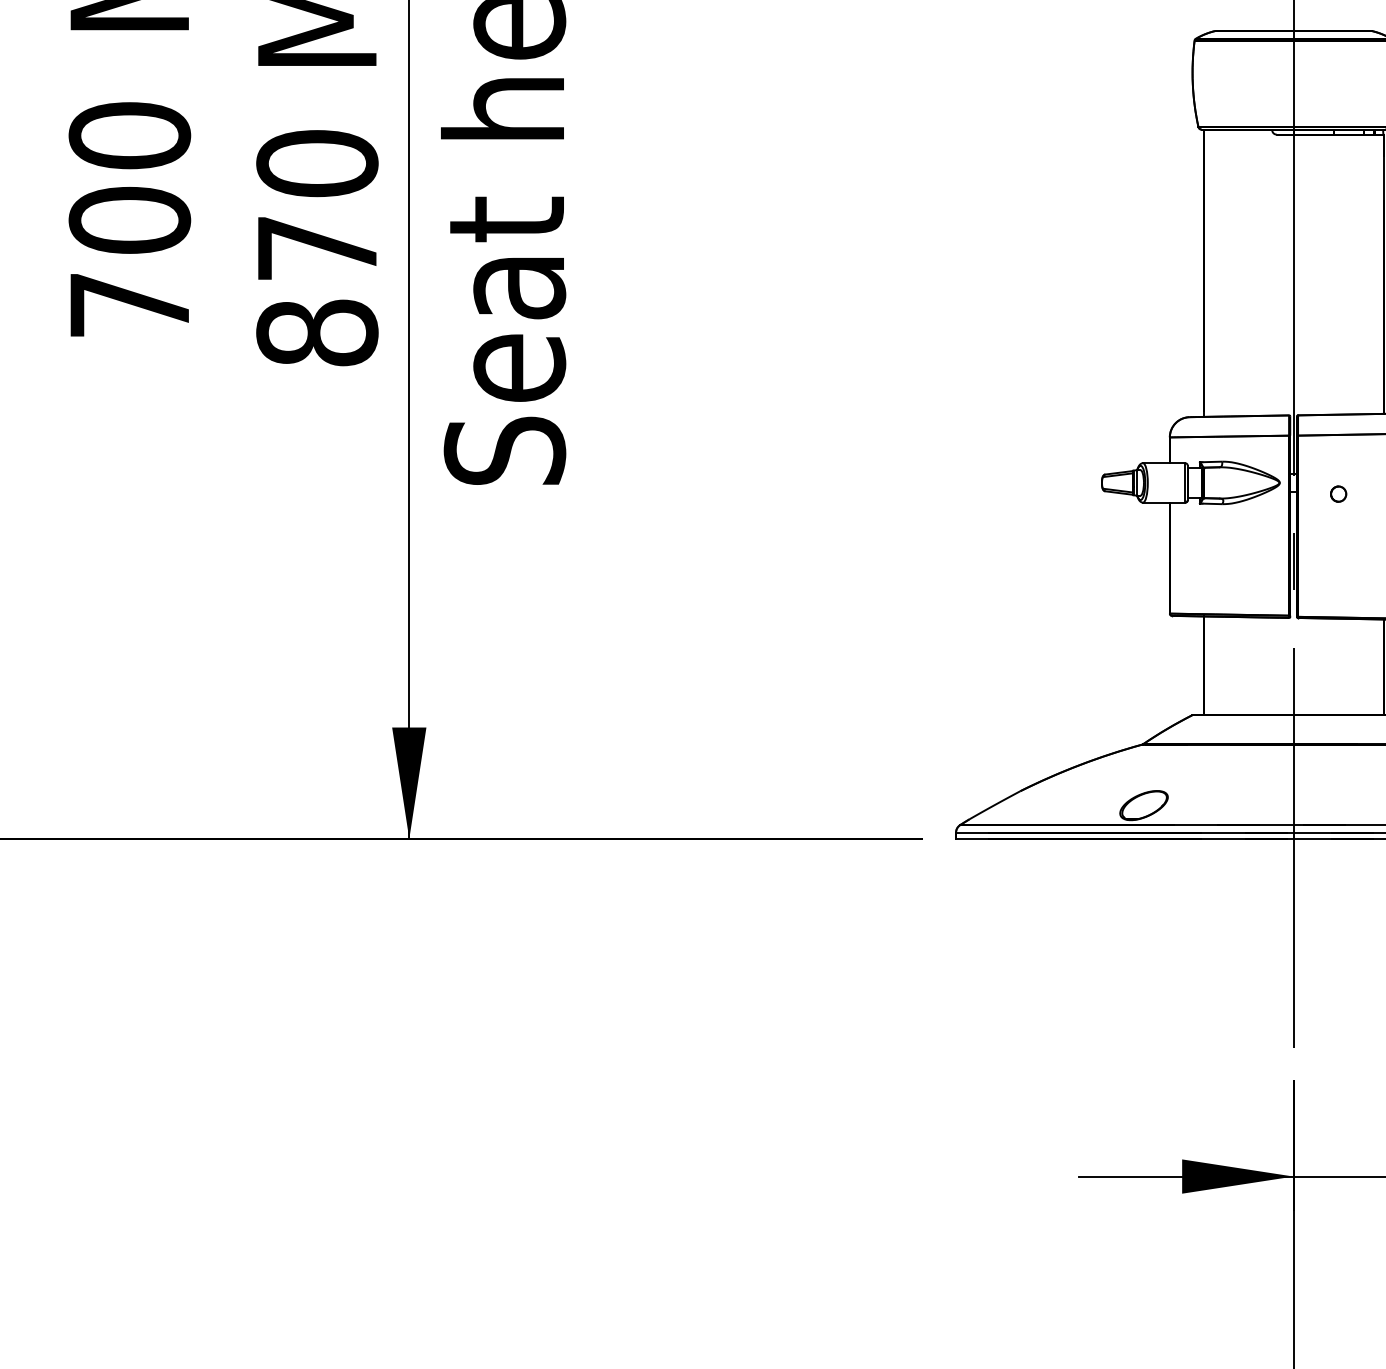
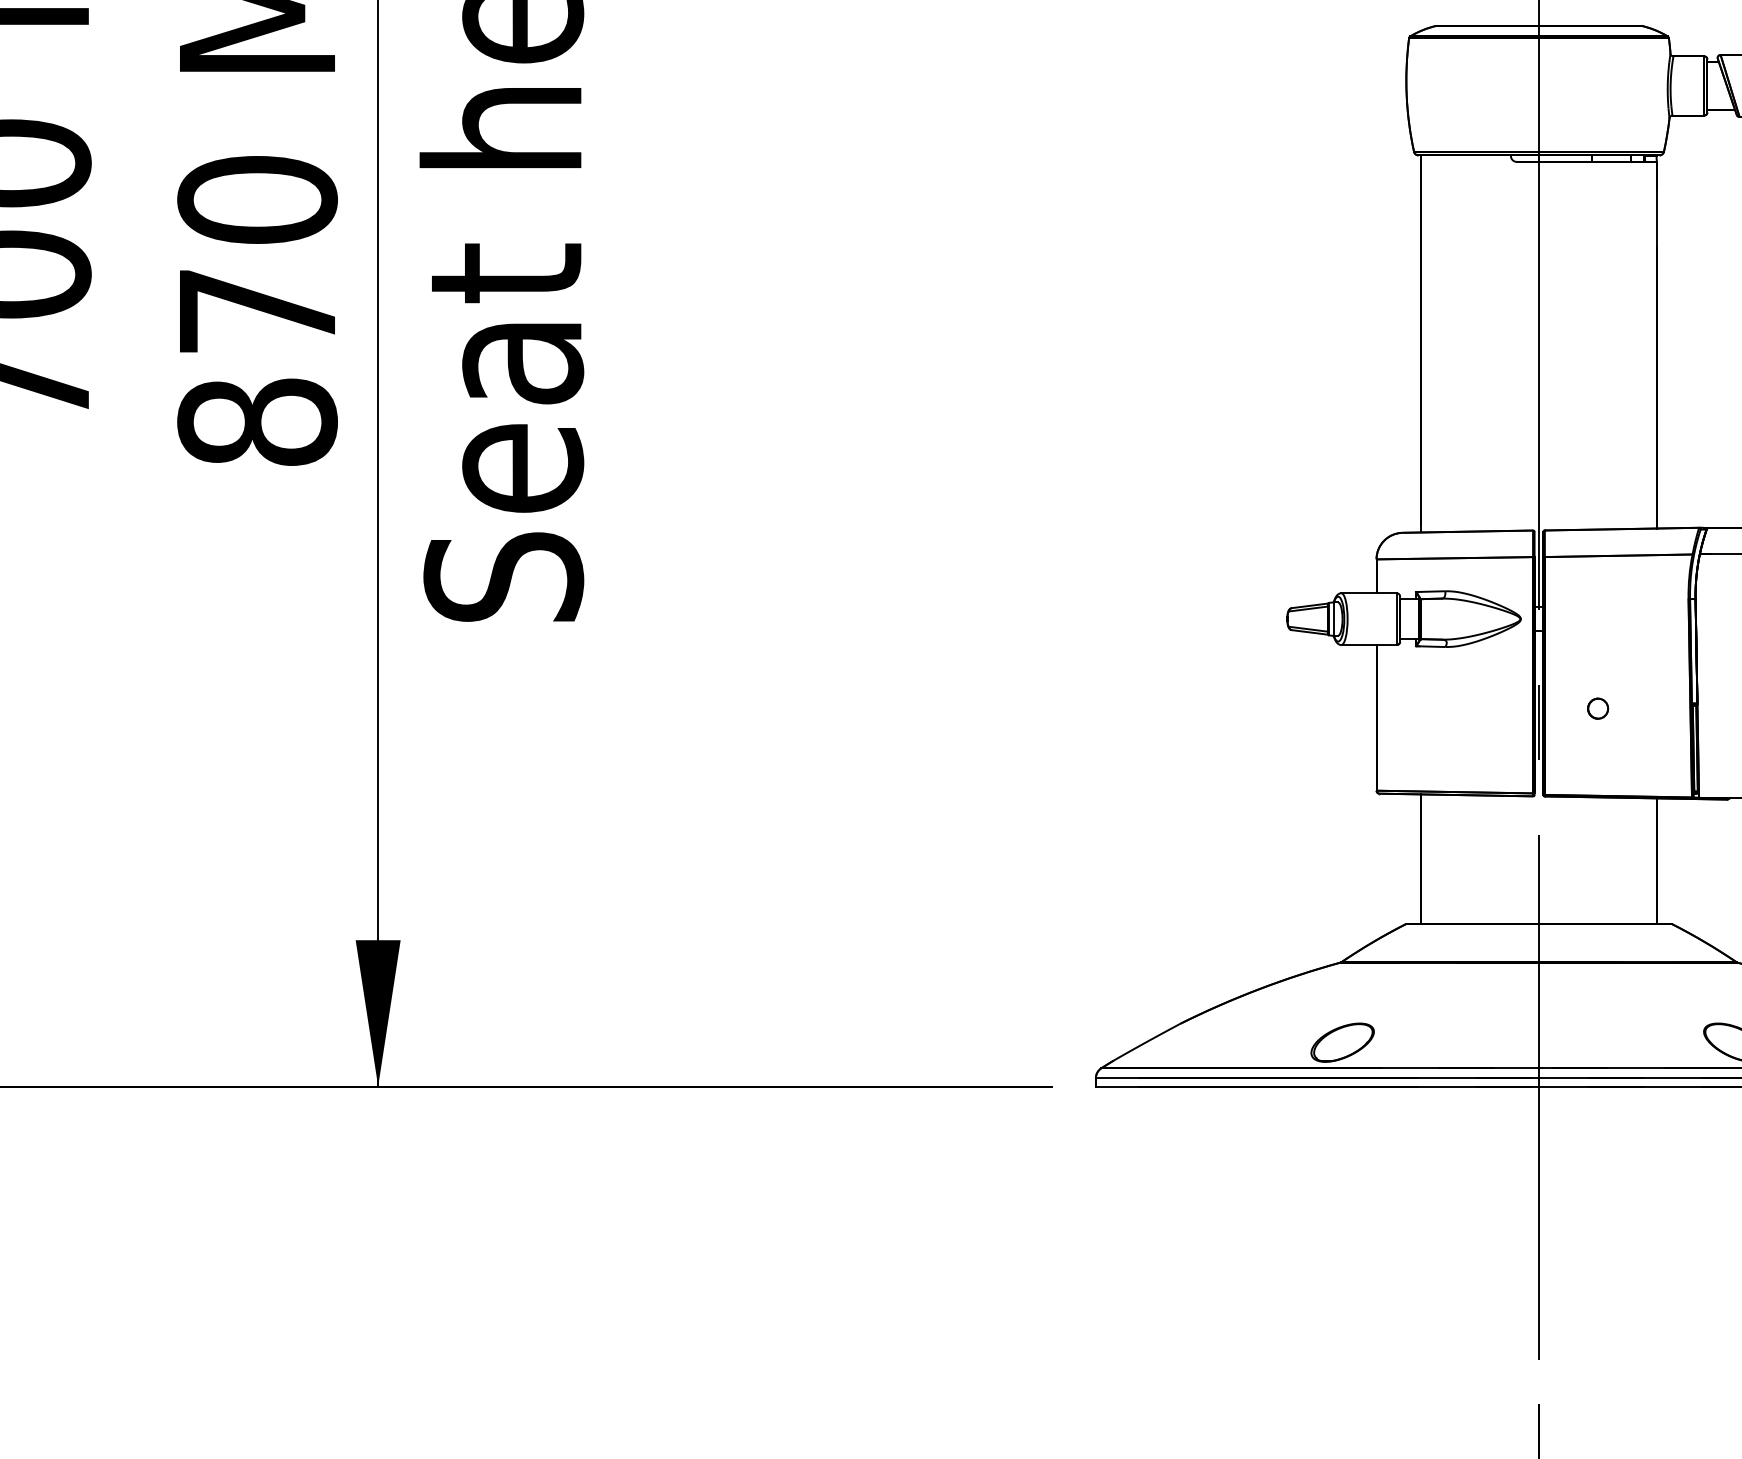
circle: (1338, 493) -> (1597, 707), moved

